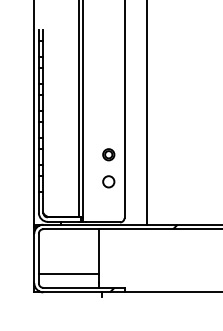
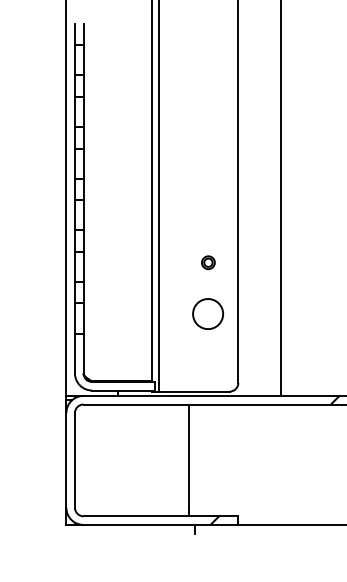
part: (108, 154) -> (207, 262), size x0.6
circle: (108, 181) -> (207, 313), size x1.4
line: (68, 274) -> (131, 490), removed

